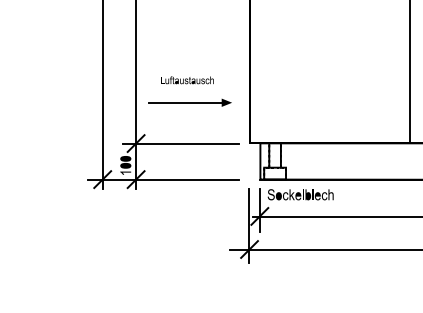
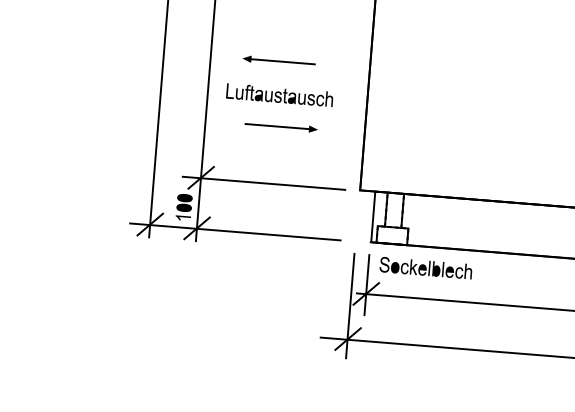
part: (184, 56) -> (278, 61), added
part: (187, 79) -> (280, 93), size x1.43
part: (189, 102) -> (280, 126), size x0.62

